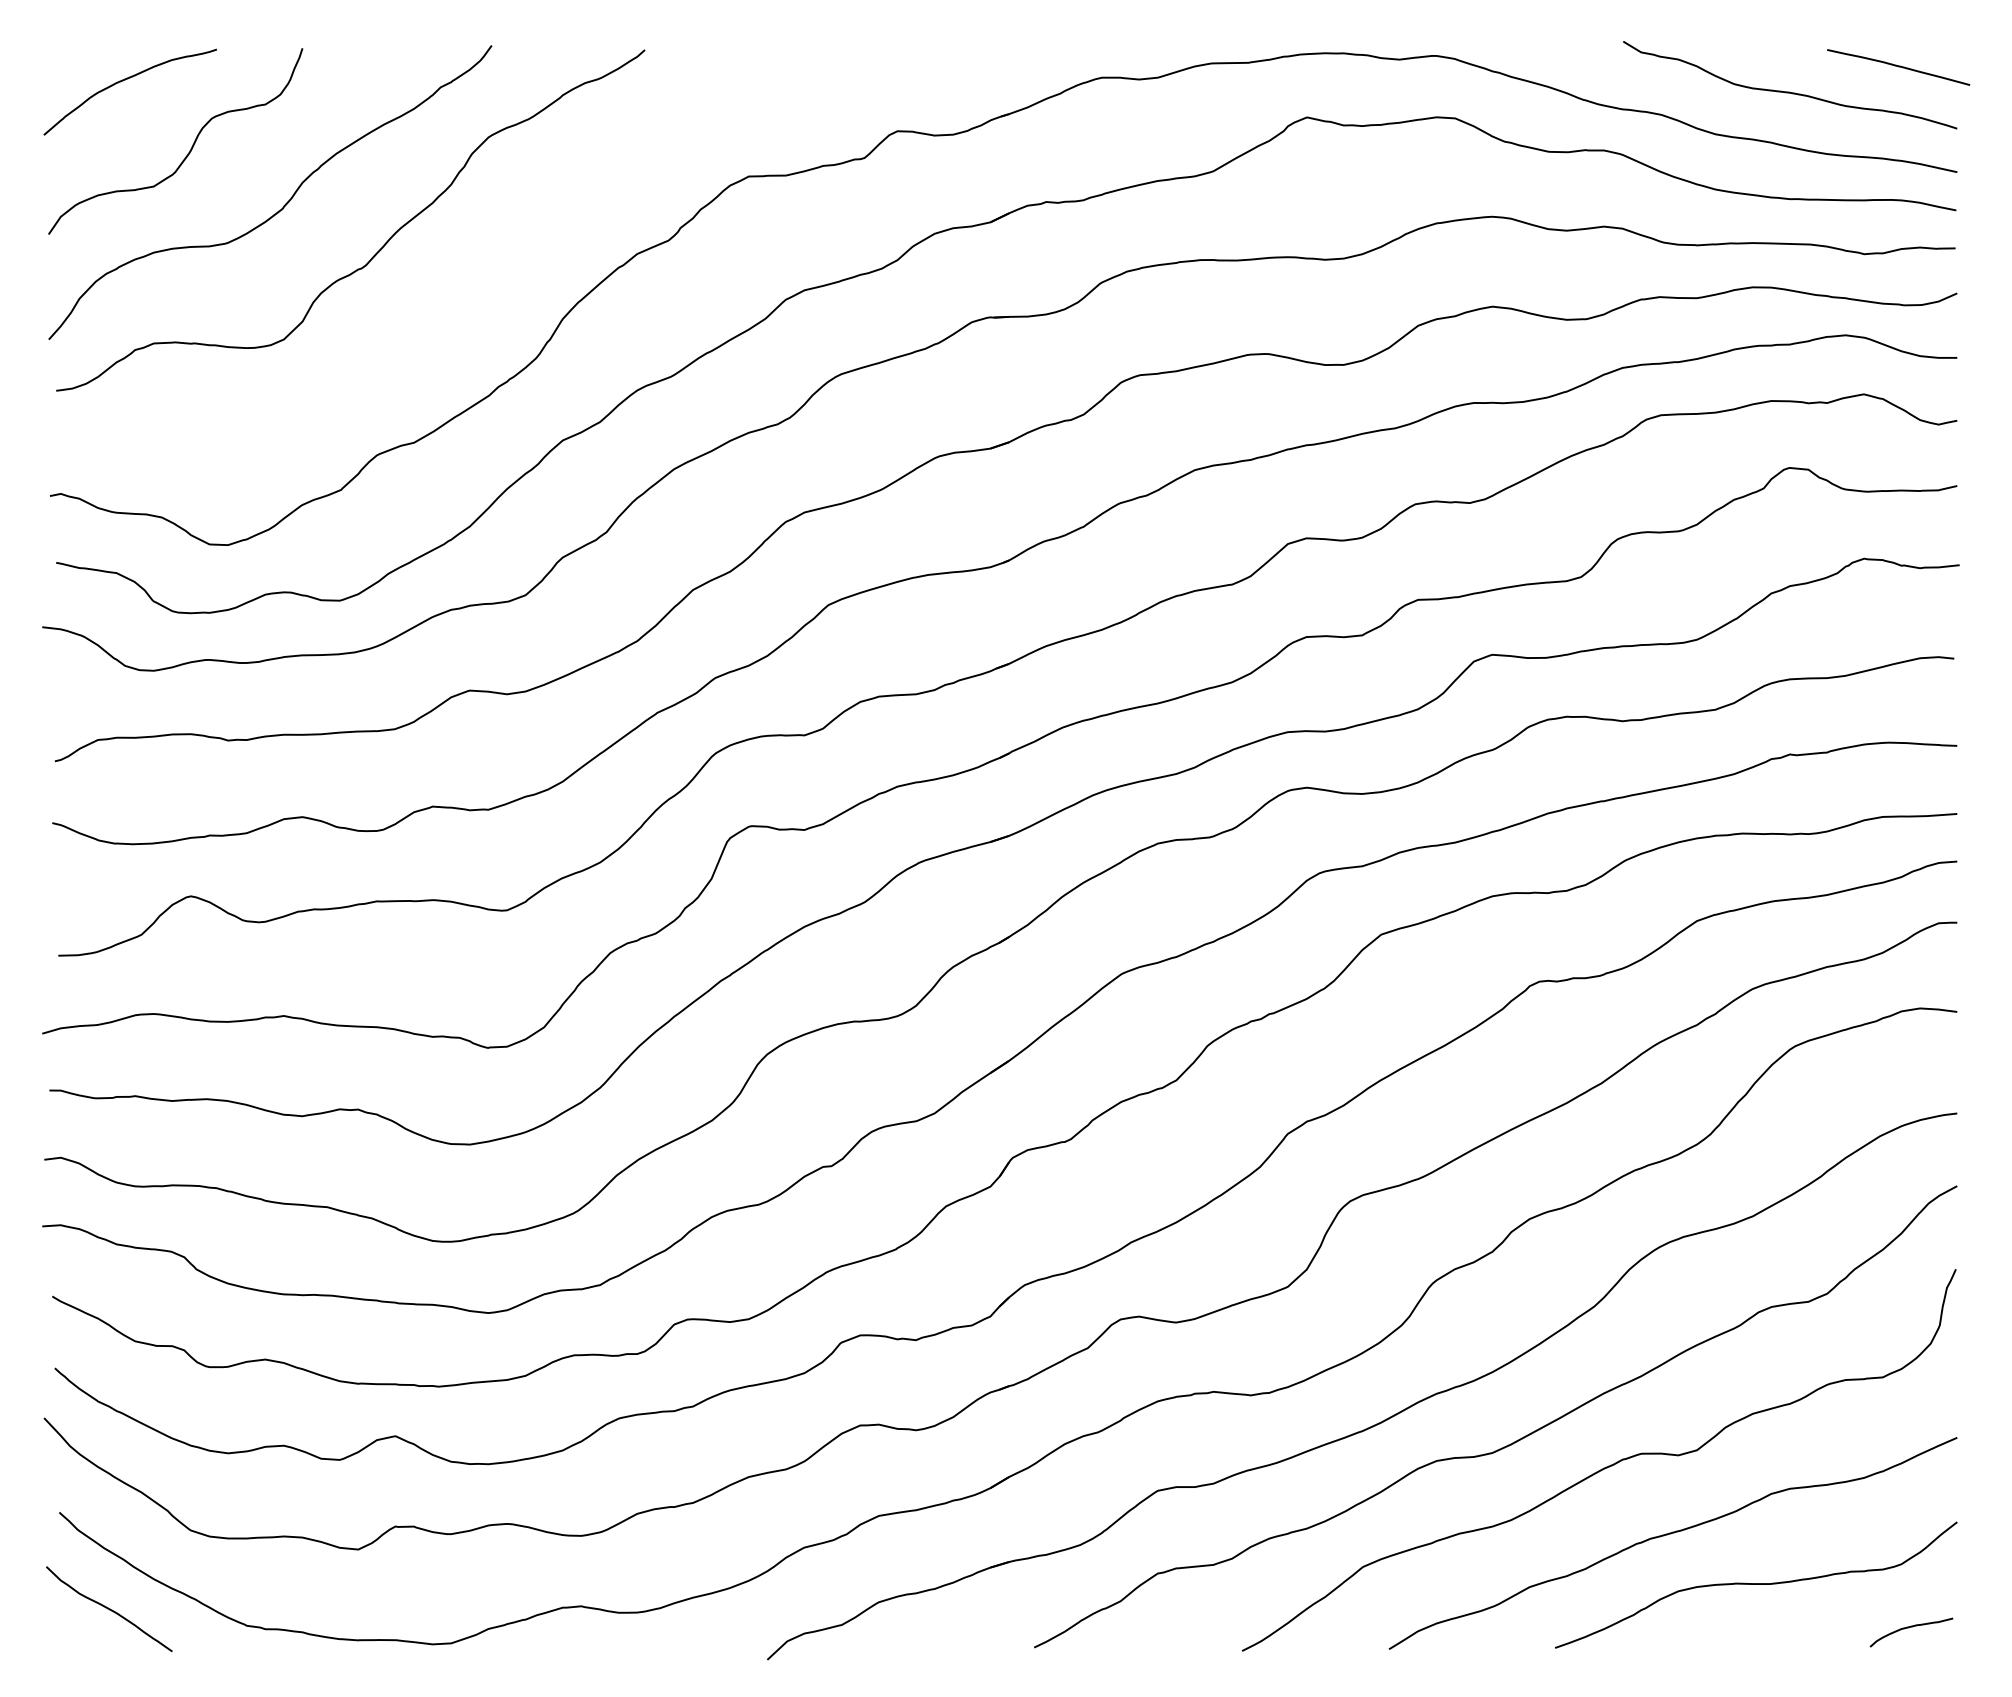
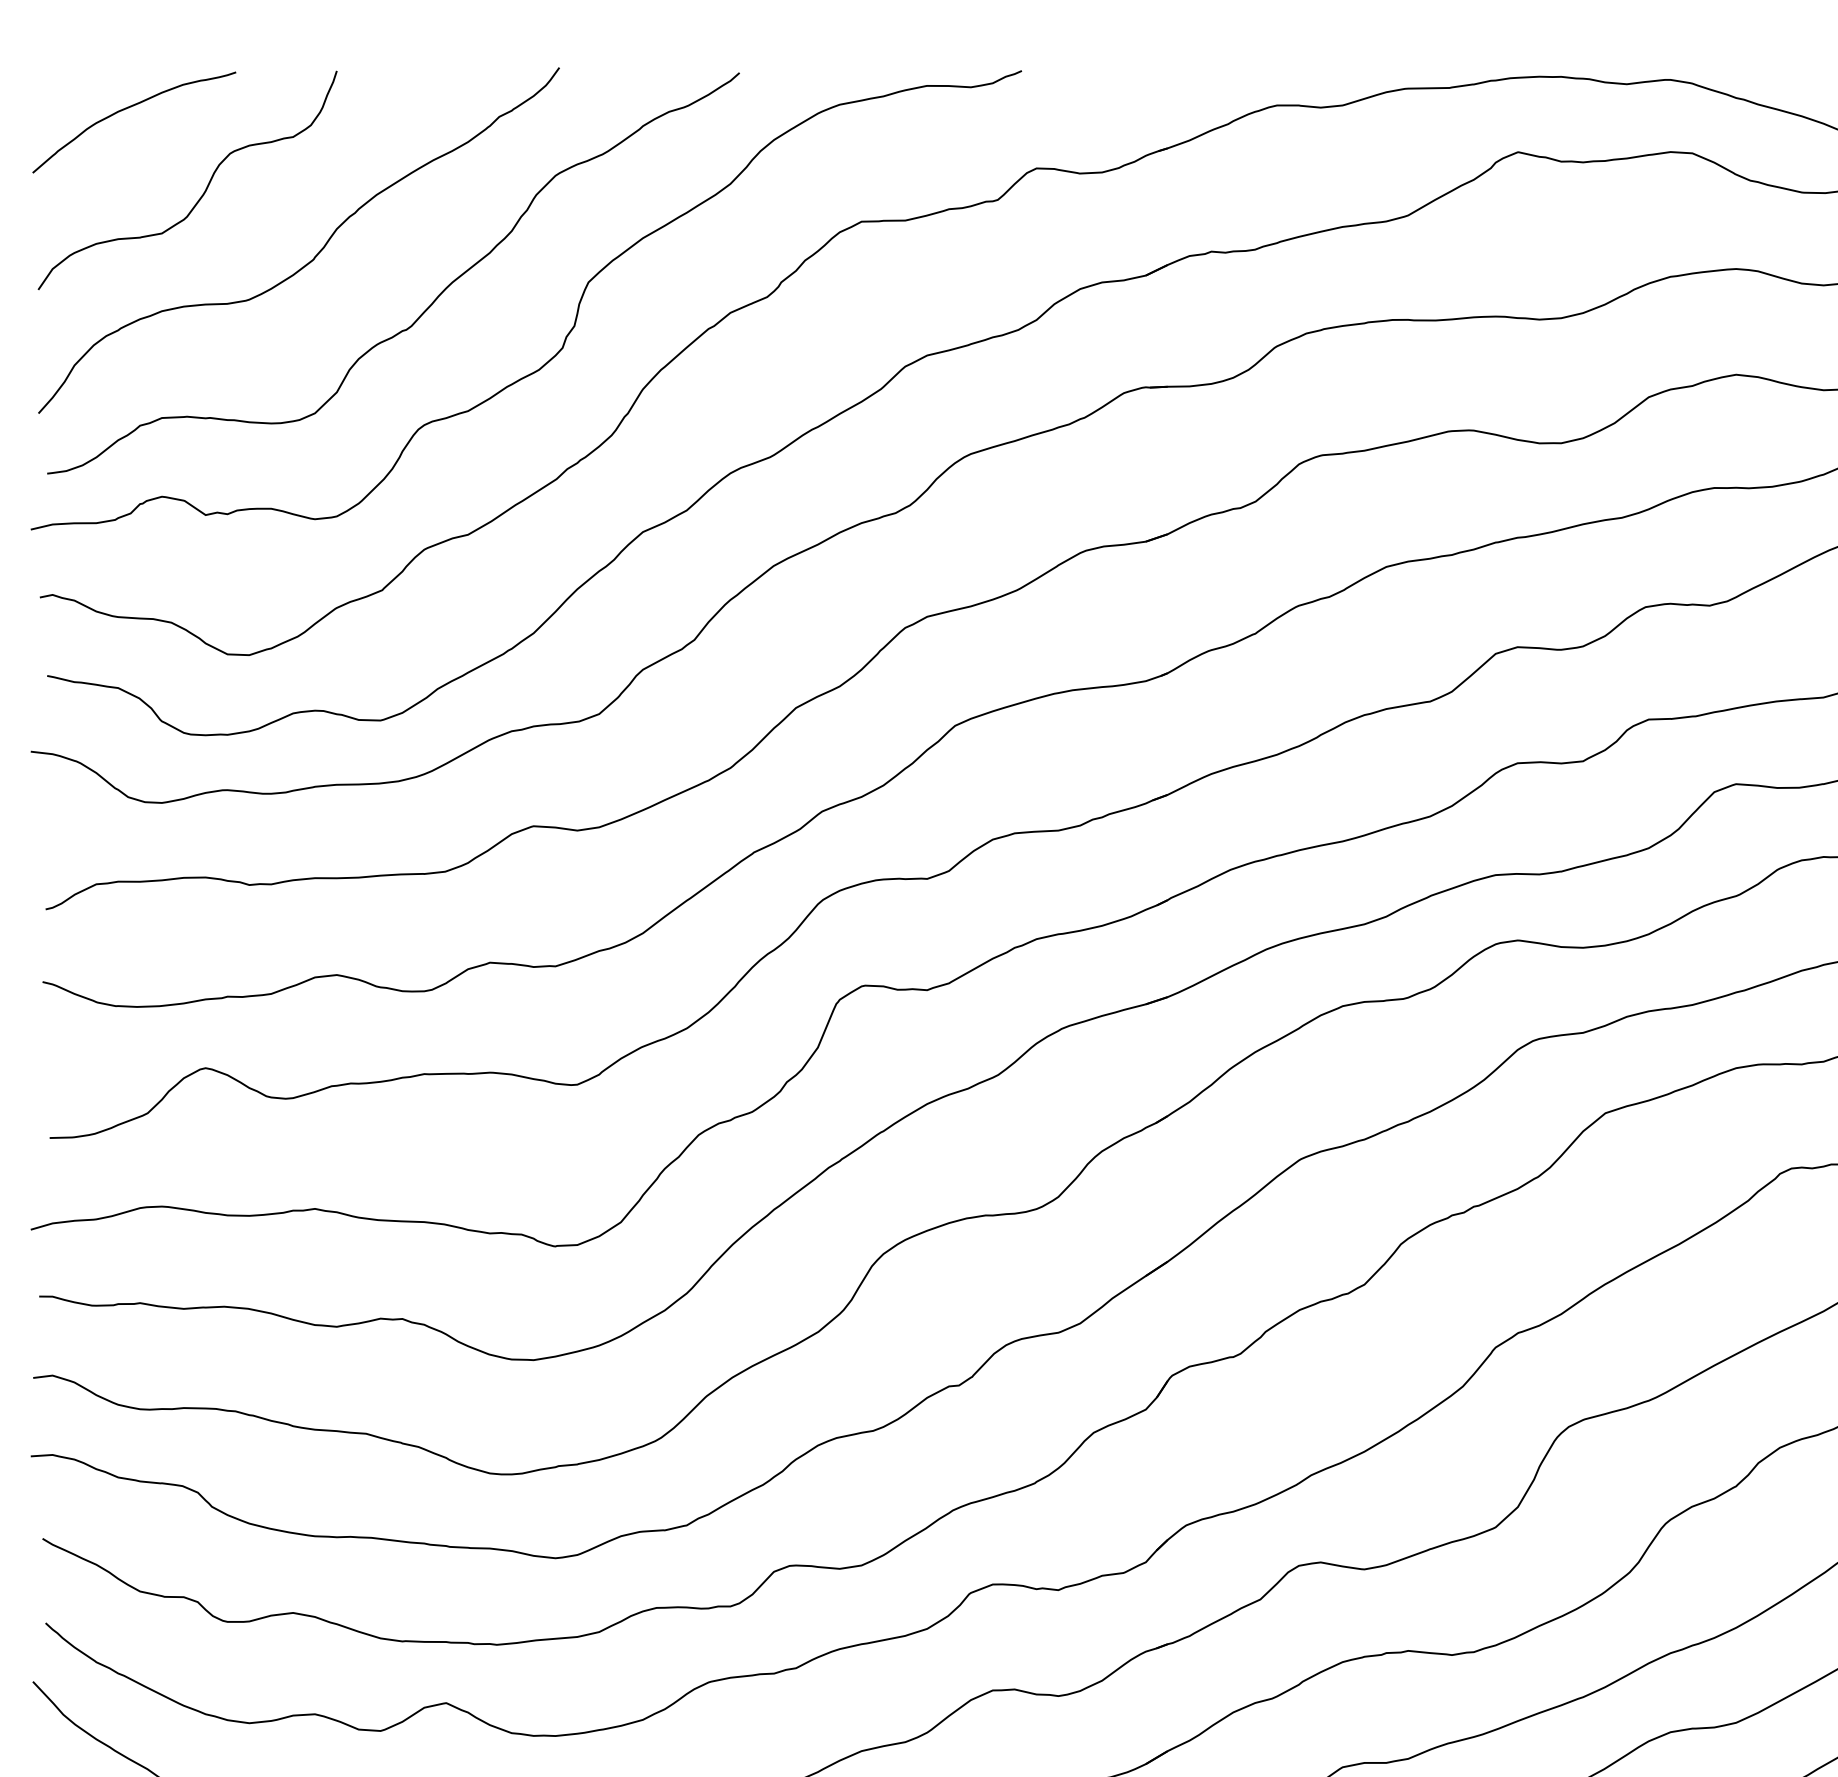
curve: (506, 251) -> (576, 309), added

